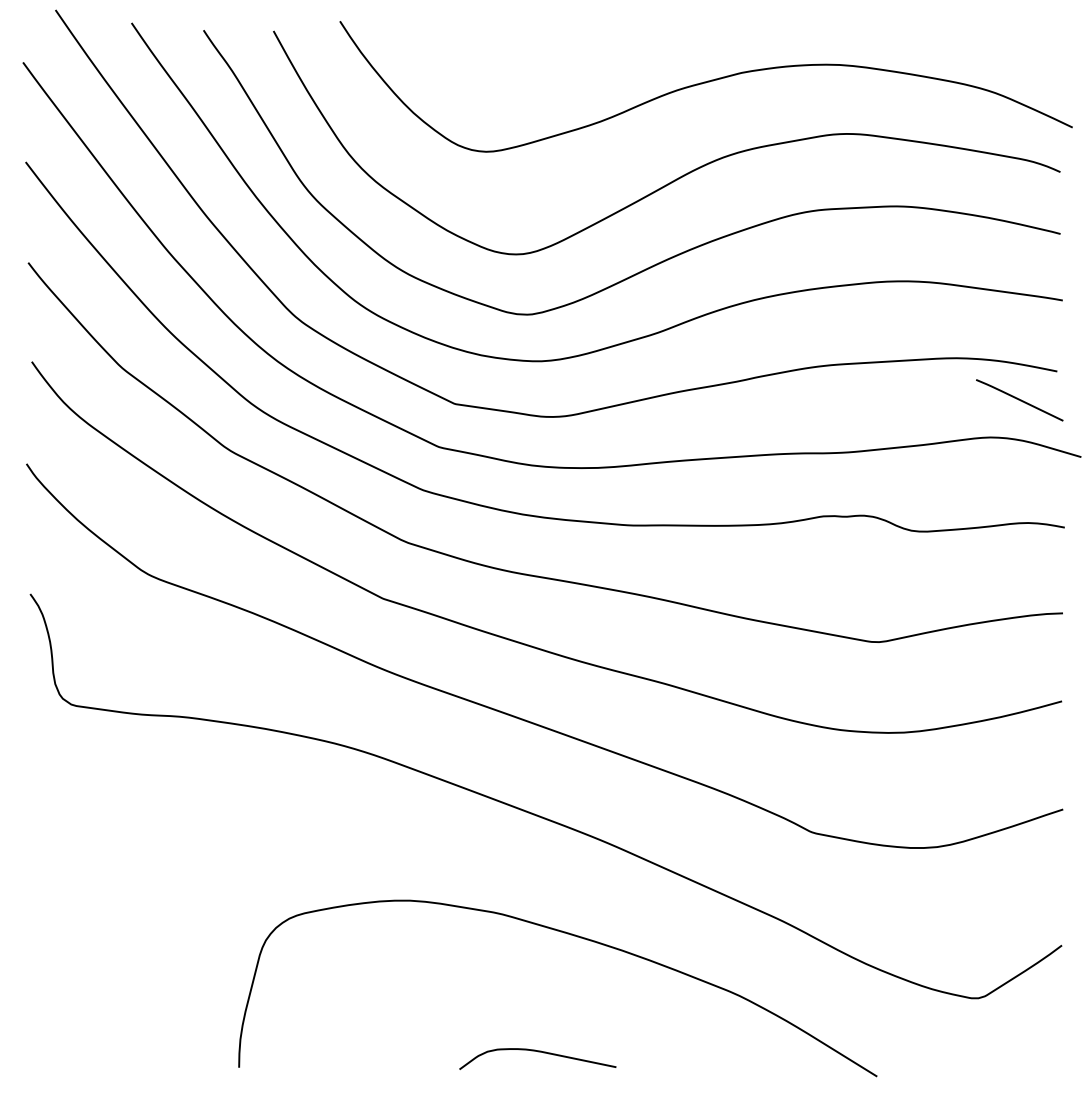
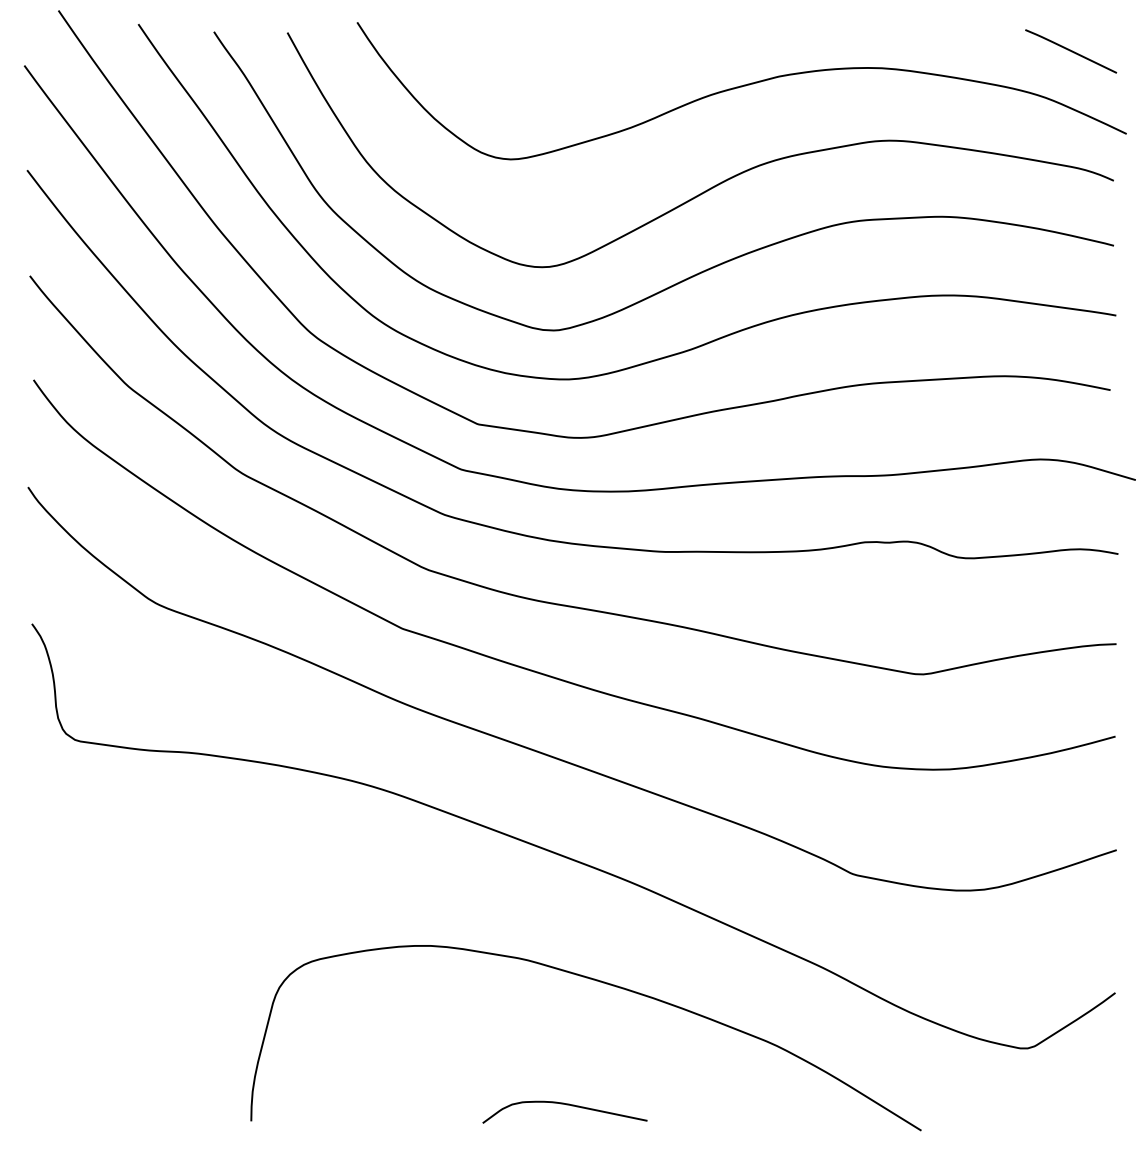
line: (1020, 400) -> (1071, 51), moved

